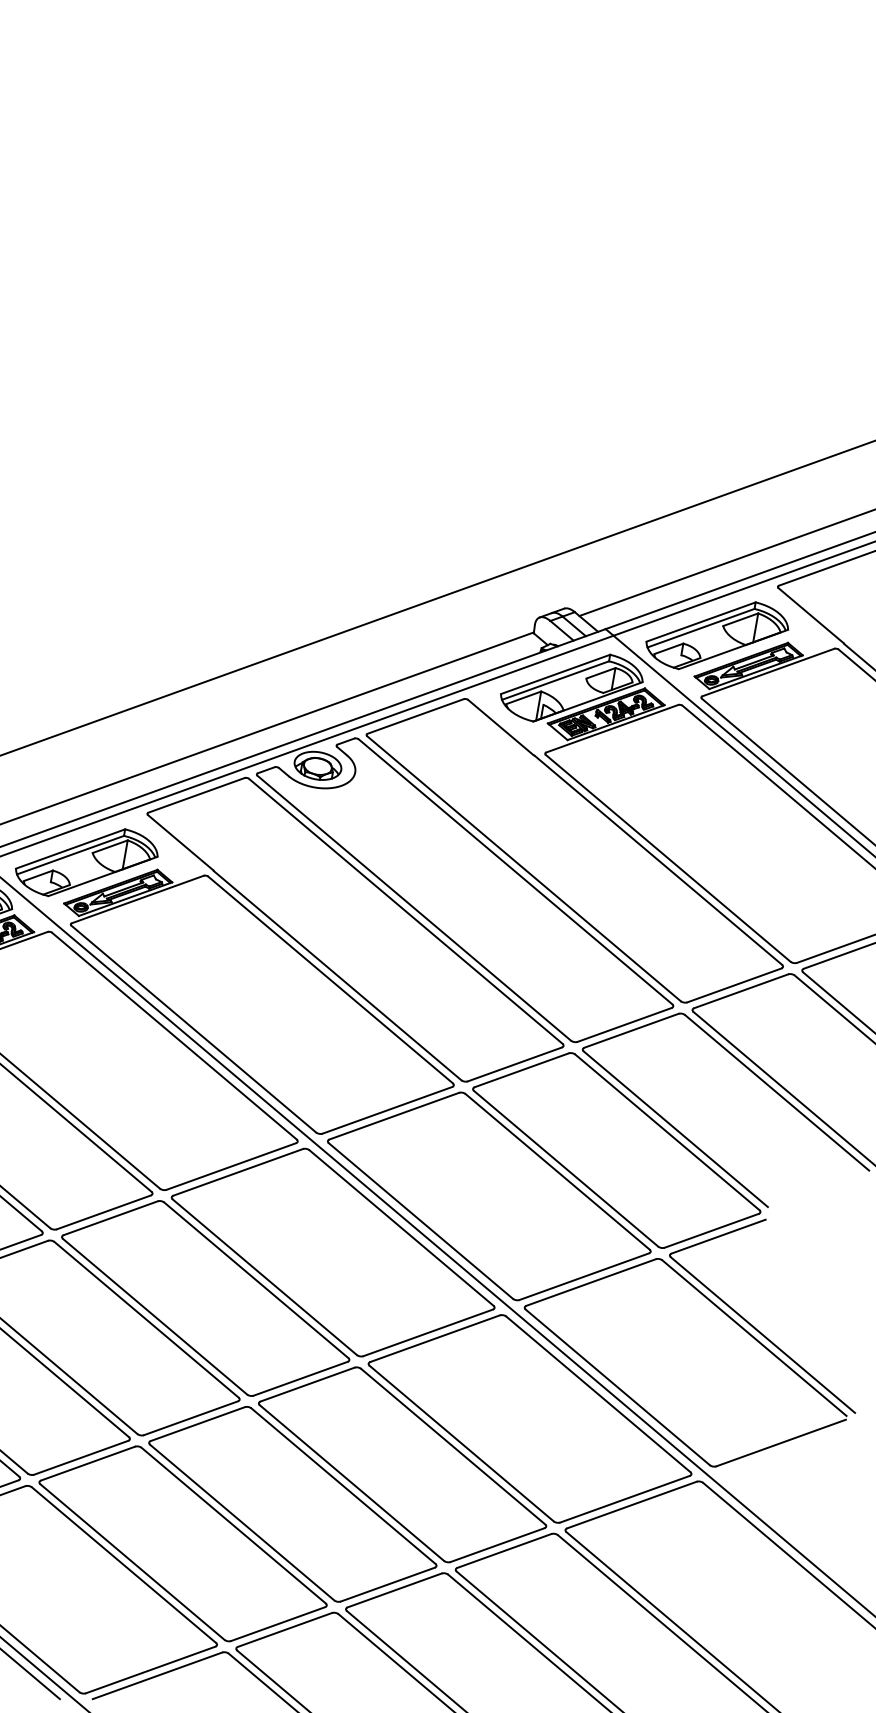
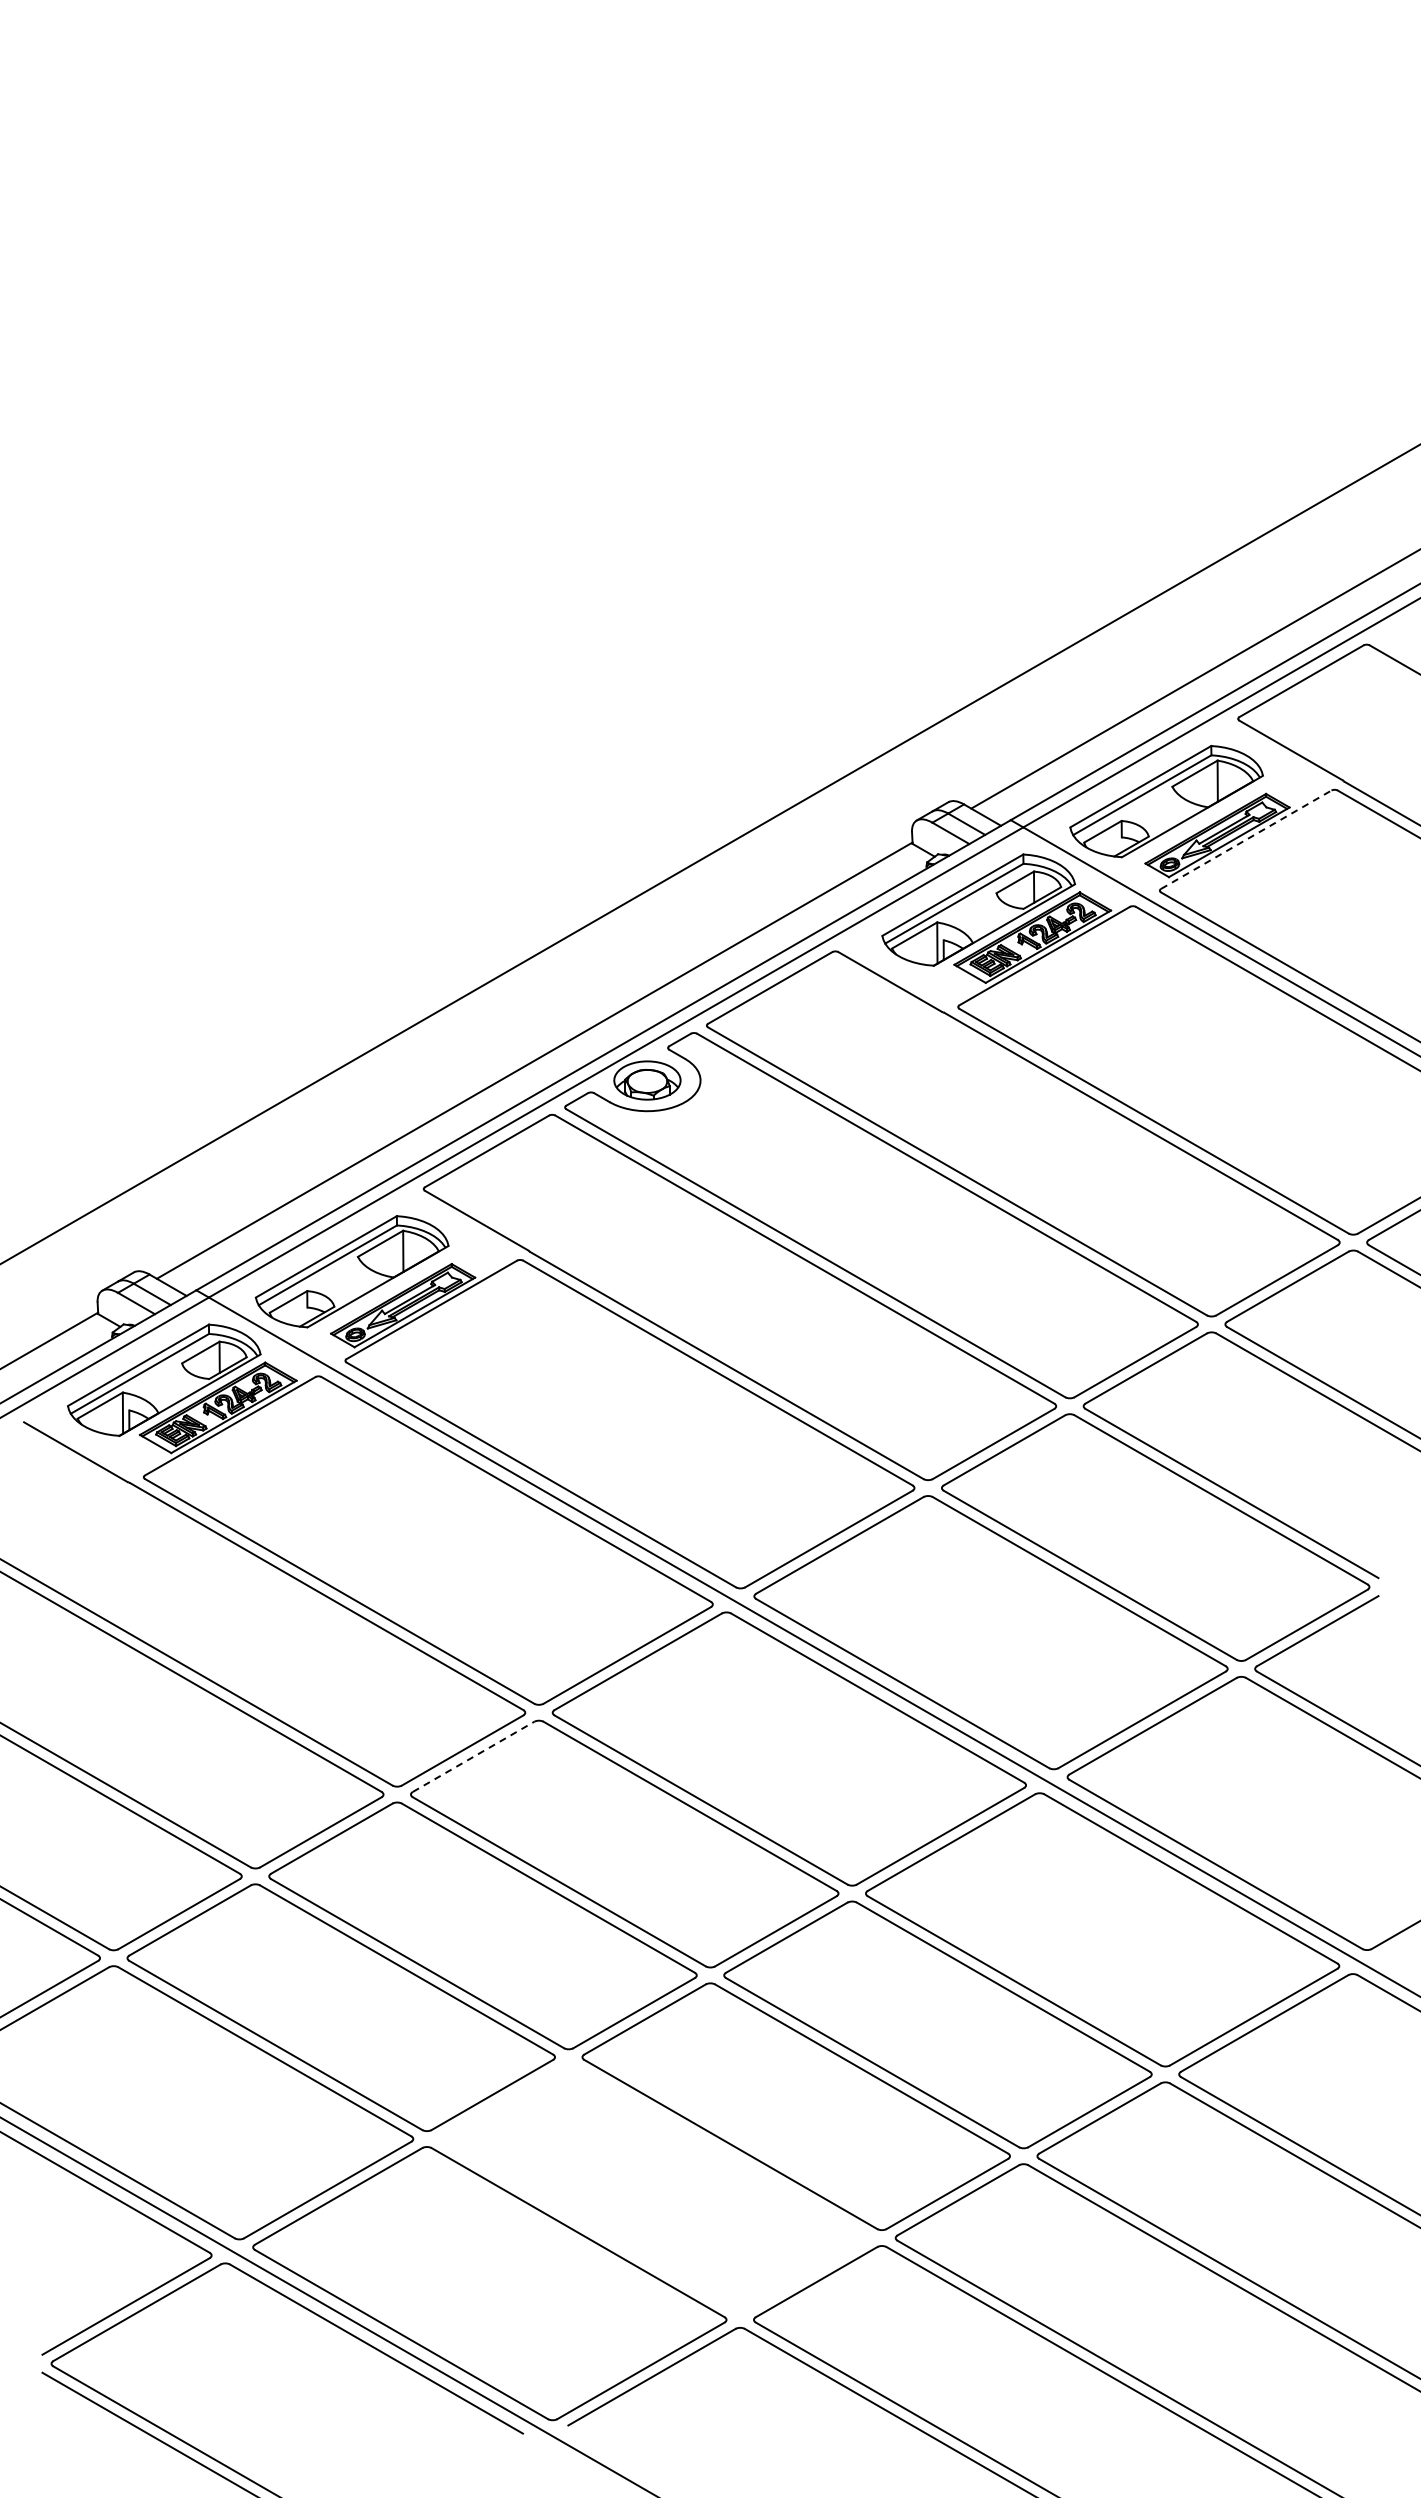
line: (768, 672) -> (1246, 839), solid -> dashed
line: (111, 1218) -> (474, 1756), solid -> dashed
part: (183, 1543) -> (654, 2188), removed

